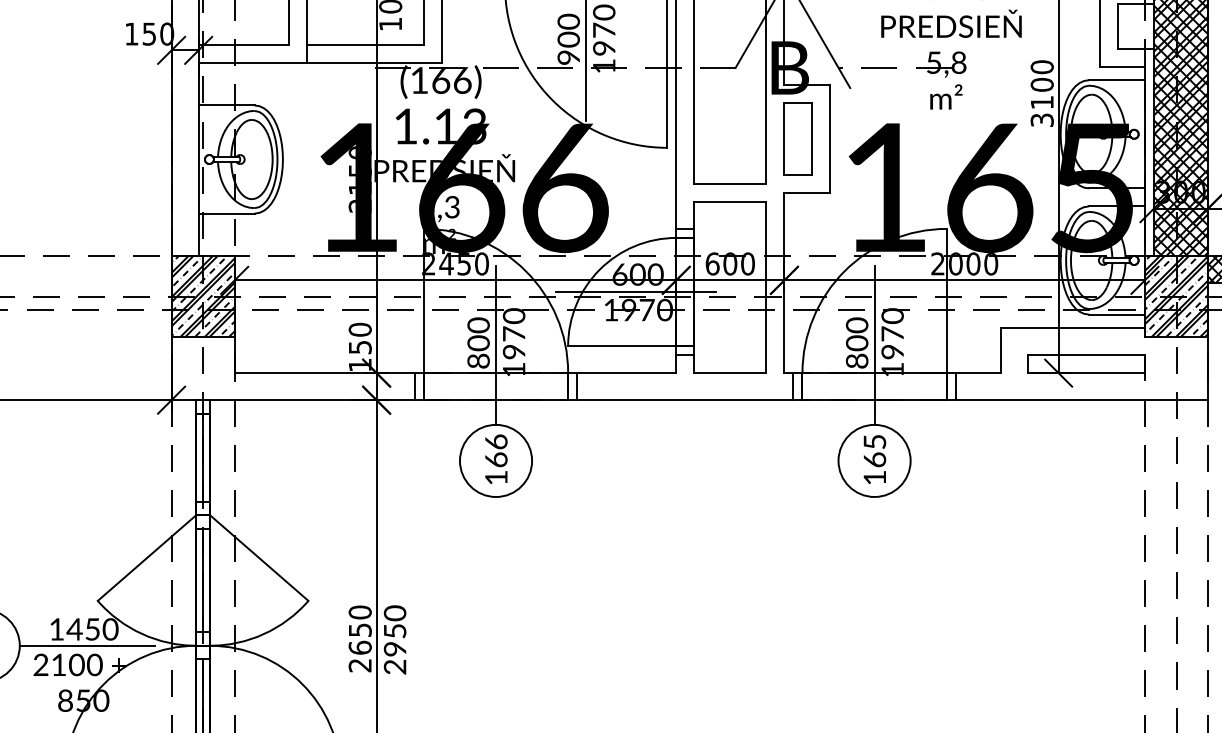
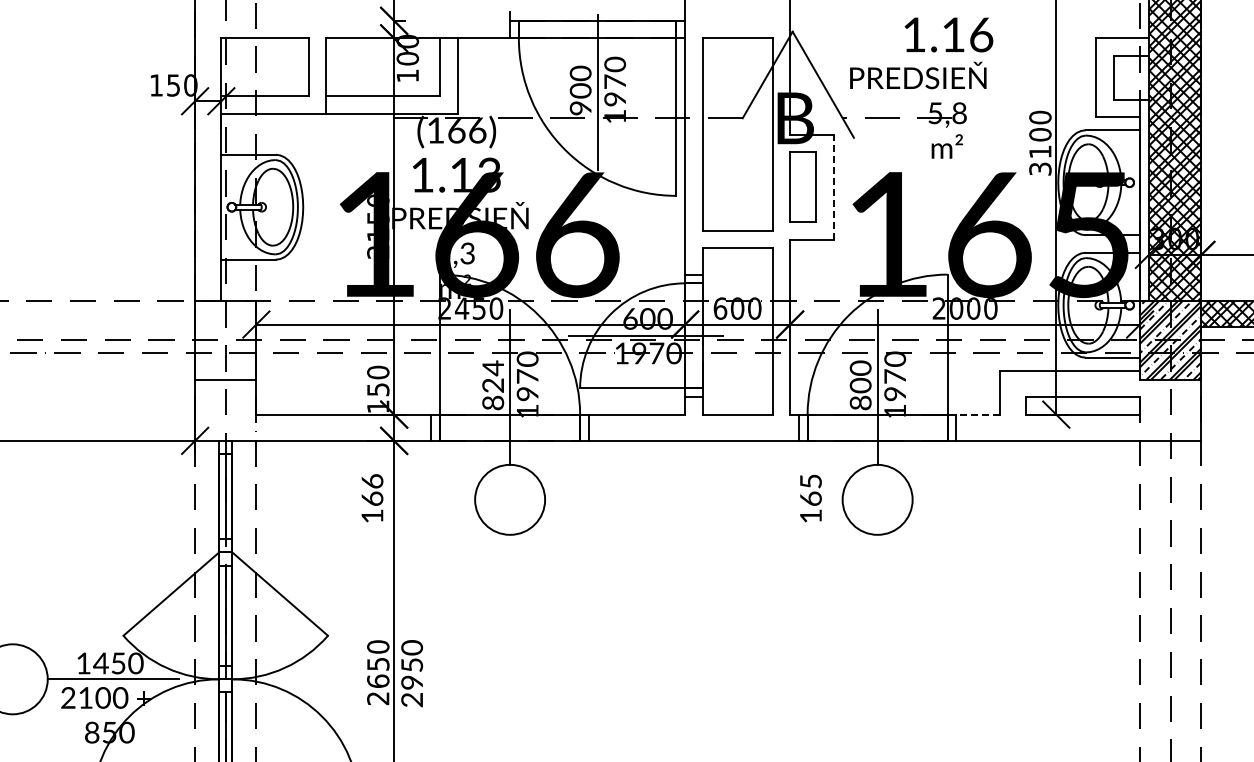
text: (951, 23) -> (918, 75), moved
line: (829, 139) -> (833, 187), solid -> dashed
hatch: (202, 295) -> (225, 339), removed
text: (478, 333) -> (493, 376), 800 -> 824
line: (978, 373) -> (978, 414), solid -> dashed
text: (496, 459) -> (372, 498), moved
text: (874, 459) -> (810, 498), moved

